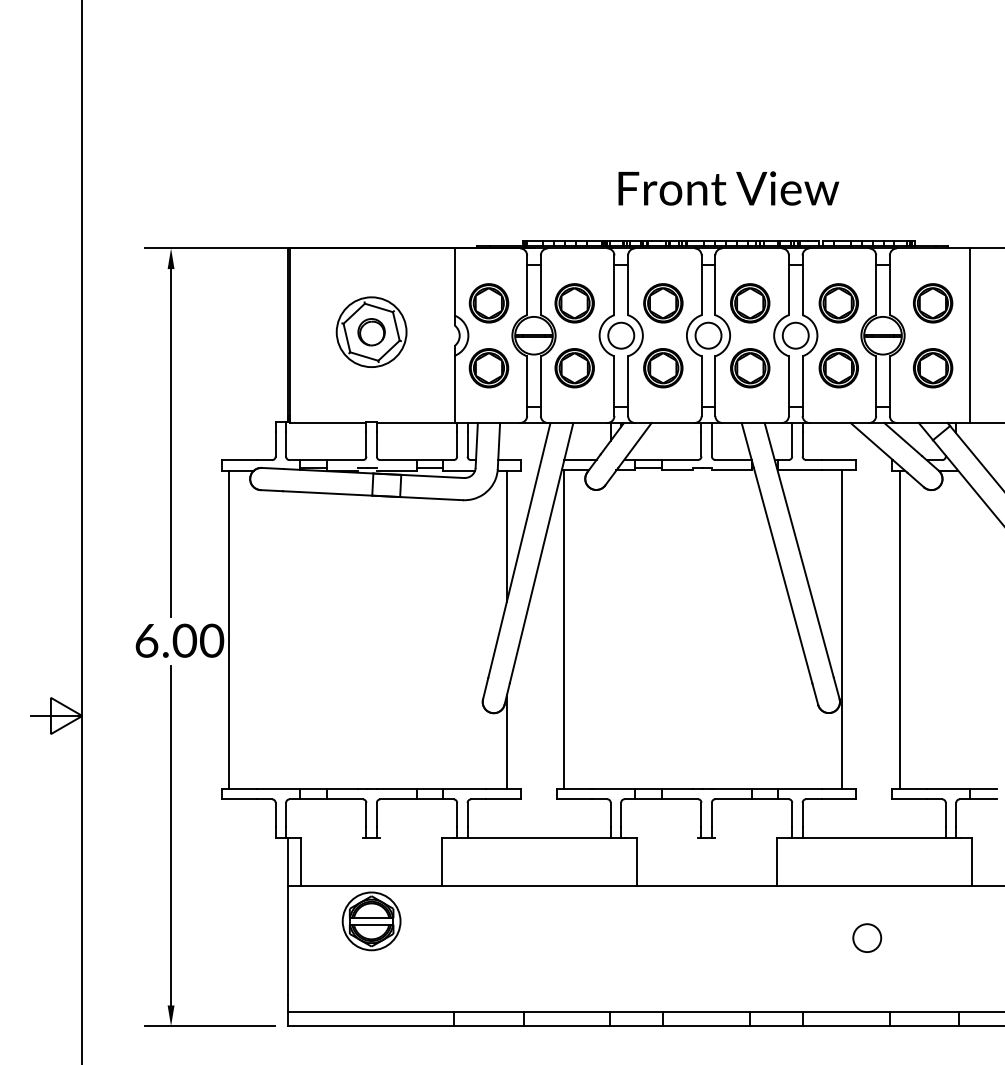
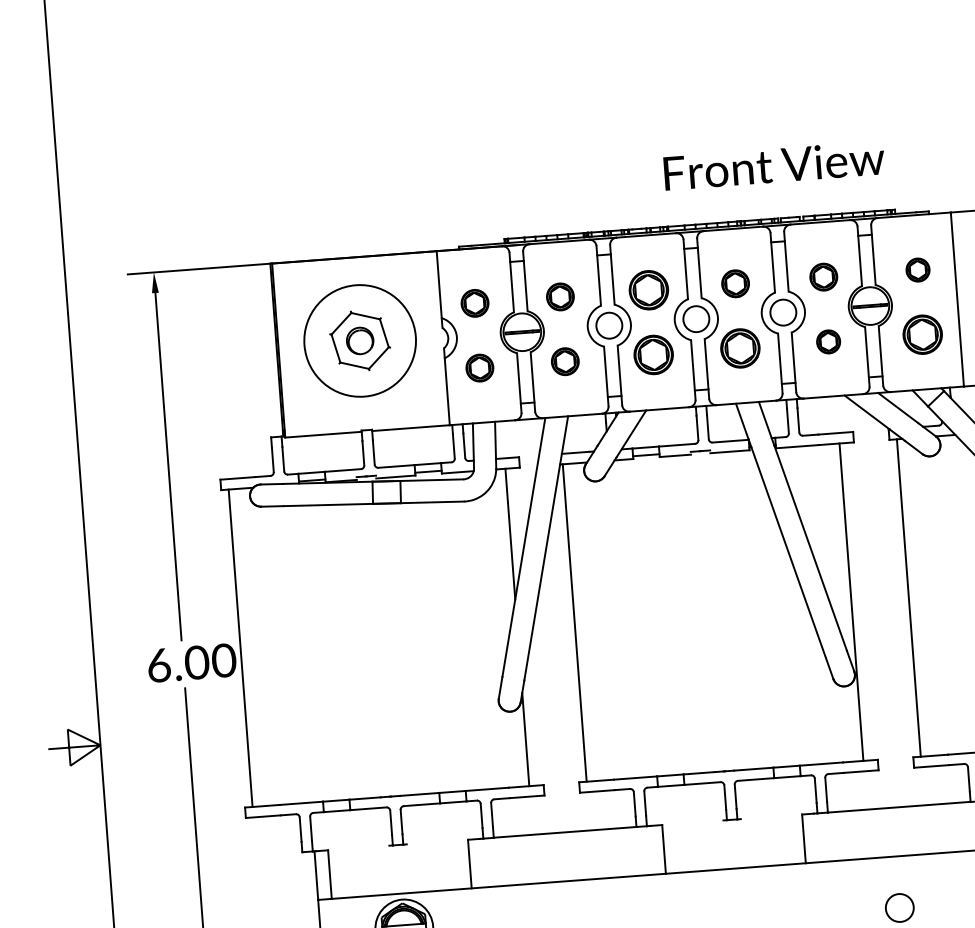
text: (728, 188) -> (774, 165), moved
part: (488, 303) -> (474, 303), size x0.7
part: (574, 303) -> (560, 297), size x0.7
part: (750, 303) -> (735, 283), size x0.7
part: (838, 303) -> (823, 277), size x0.7
part: (933, 303) -> (918, 270), size x0.6
circle: (371, 332) -> (360, 341), size x1.6
part: (488, 368) -> (479, 368), size x0.7
part: (574, 368) -> (565, 361), size x0.7
part: (838, 368) -> (828, 342), size x0.6

